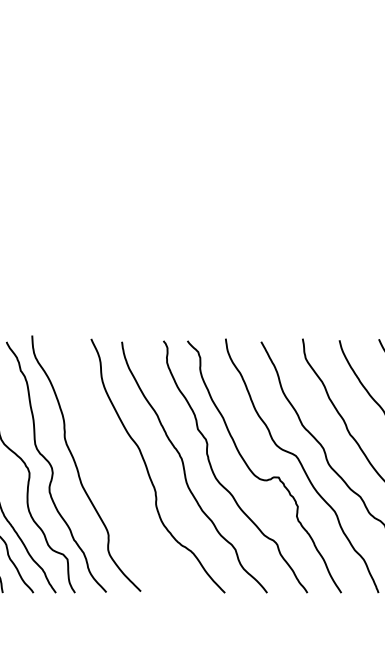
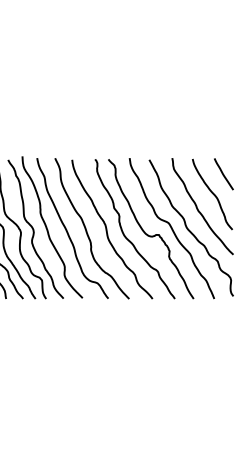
curve: (113, 467) -> (67, 229), added

